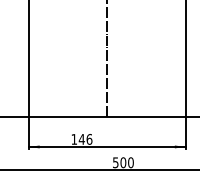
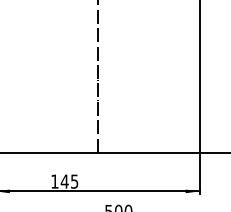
text: (89, 139) -> (74, 181), 146 -> 145

